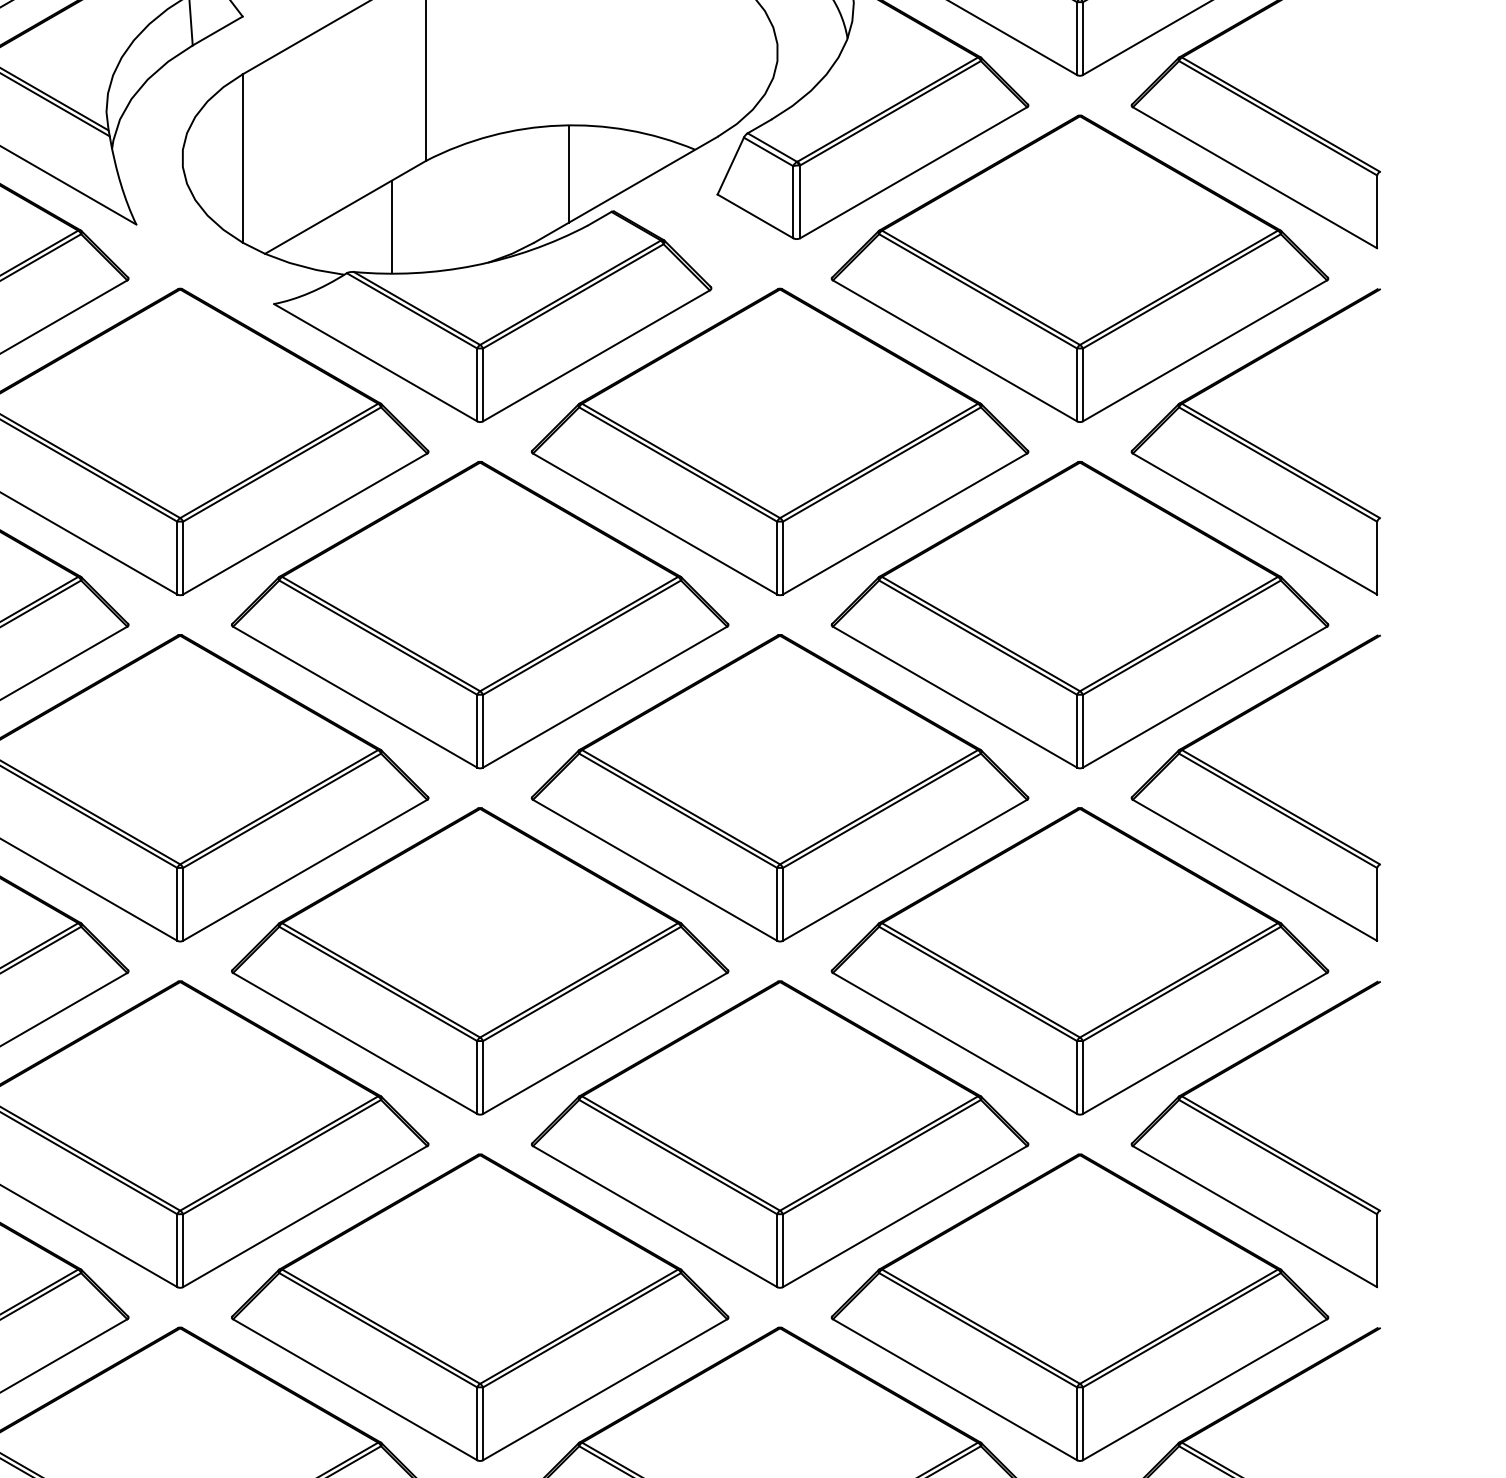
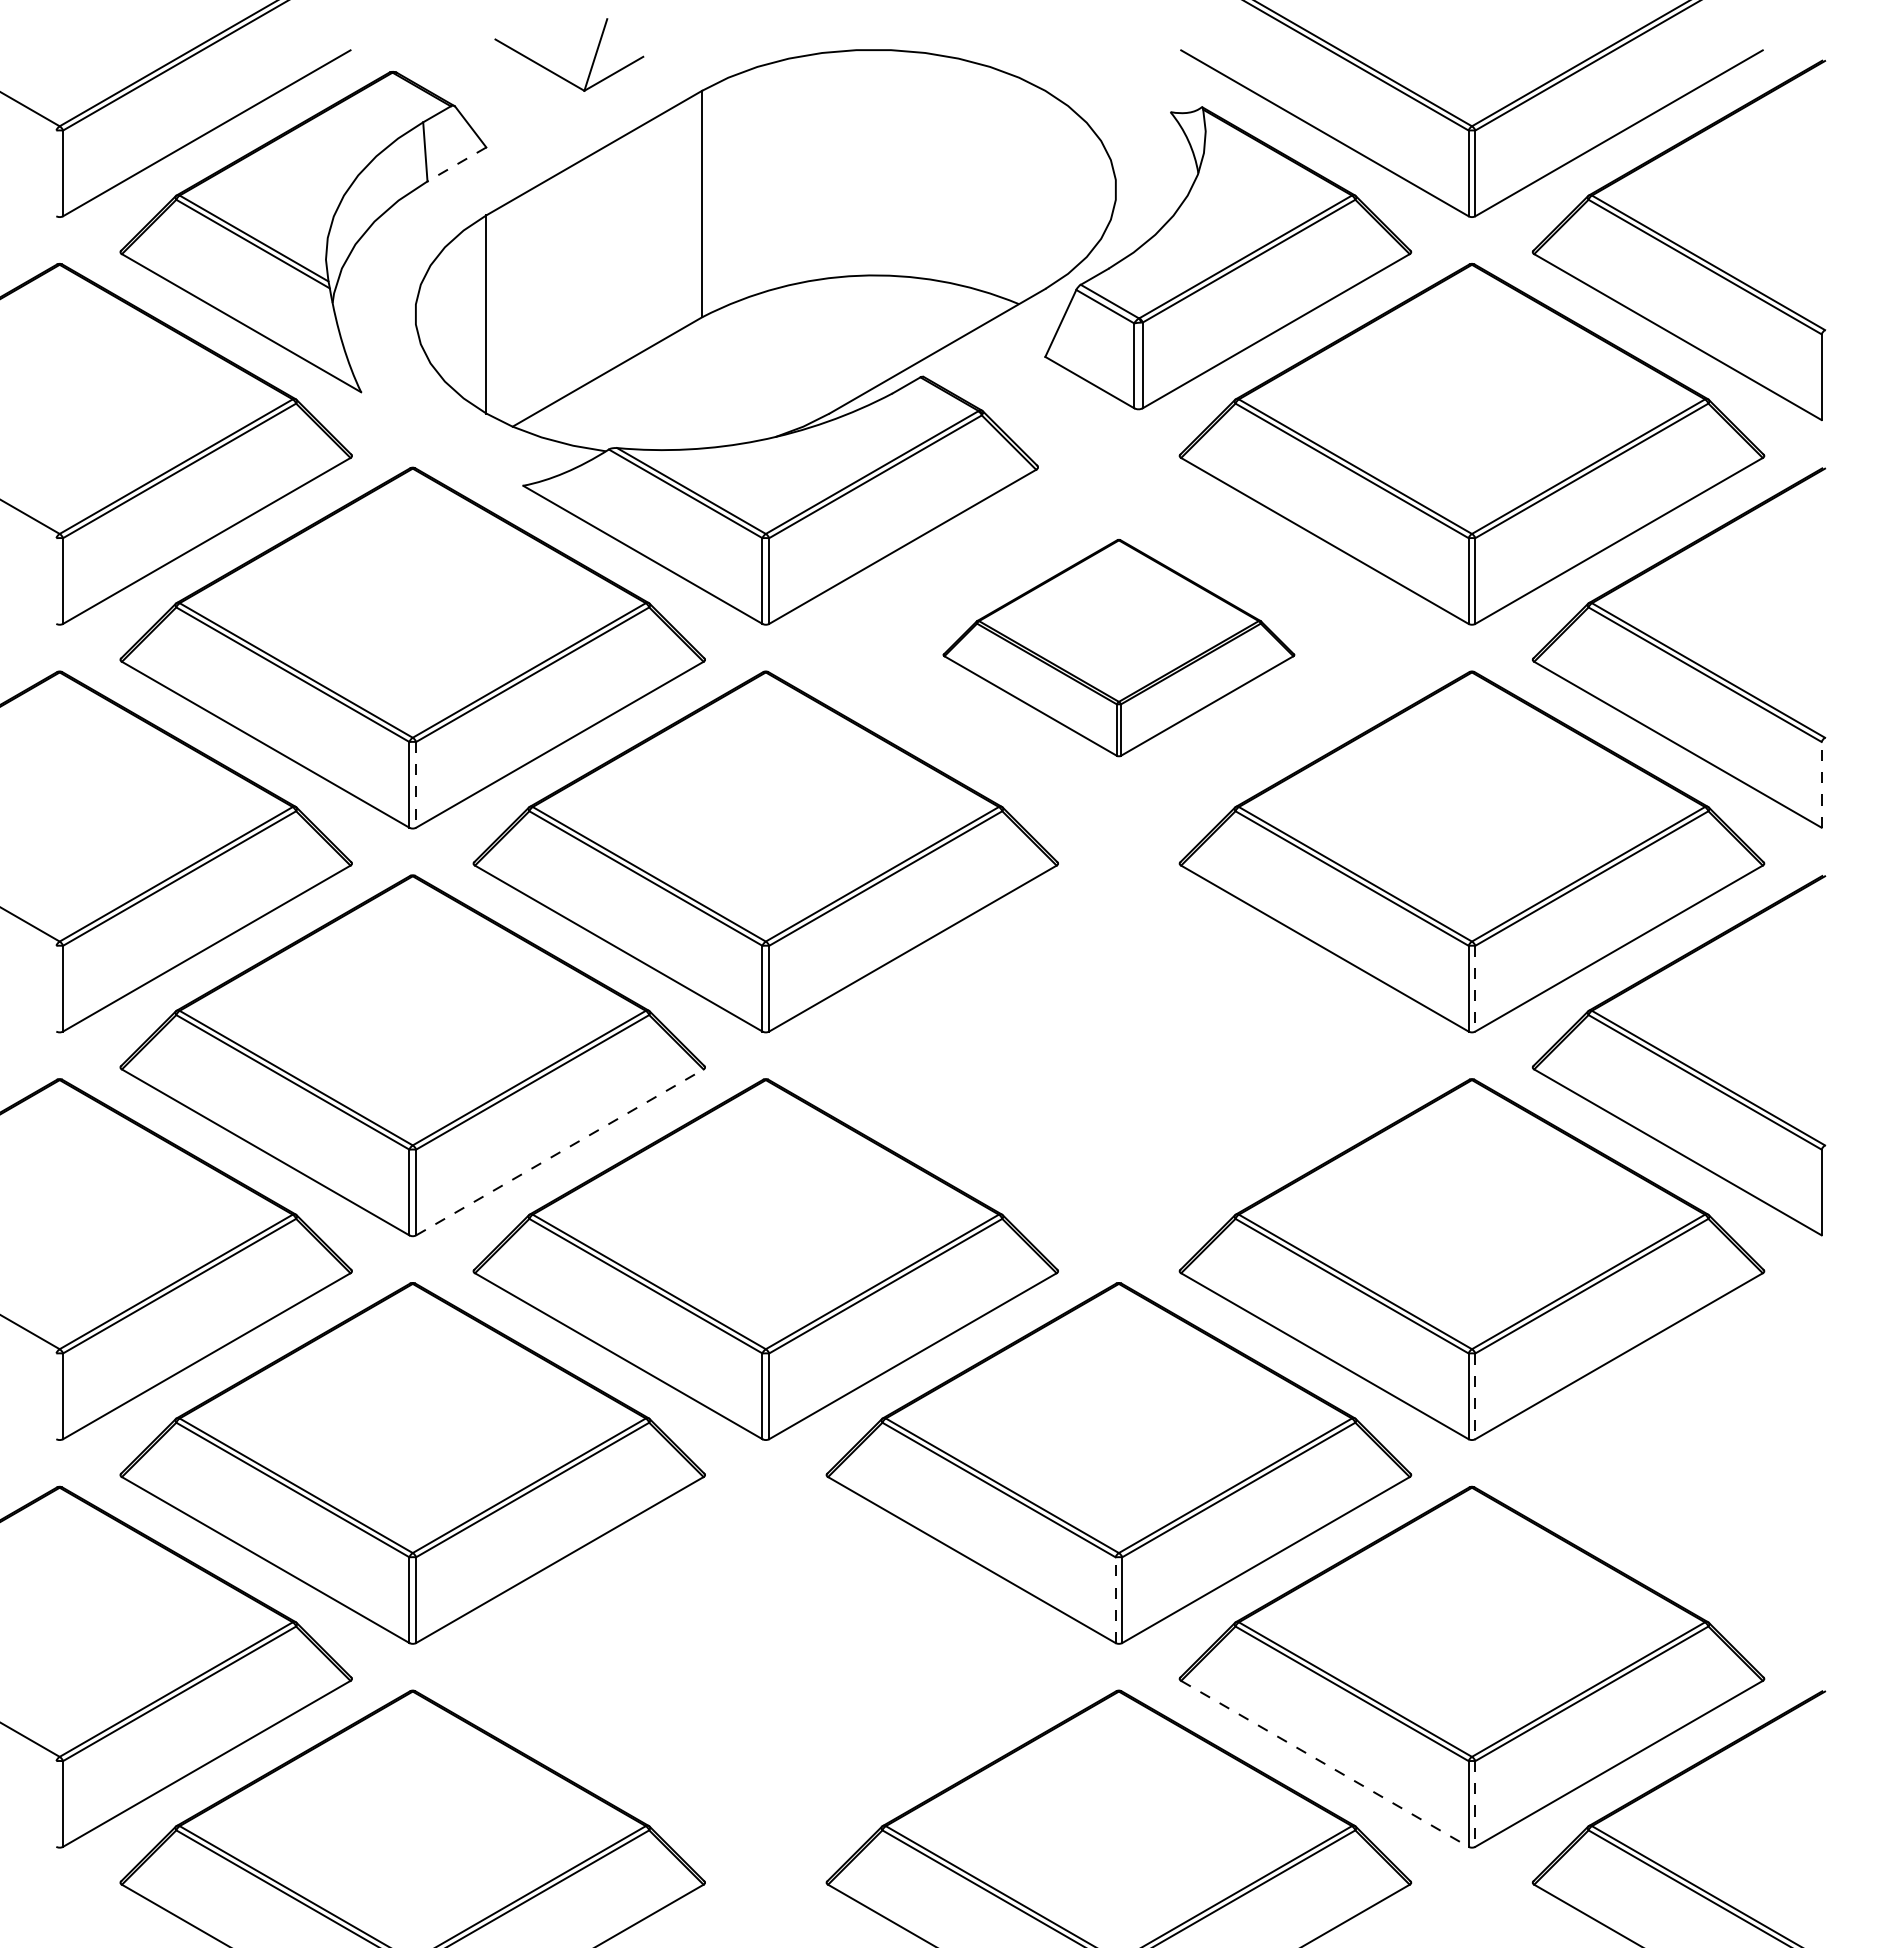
line: (217, 31) -> (456, 164), solid -> dashed
line: (568, 174) -> (869, 333), removed
line: (391, 226) -> (661, 394), removed
part: (779, 441) -> (1118, 647), size x0.6
line: (183, 557) -> (416, 784), solid -> dashed
line: (1376, 557) -> (1821, 784), solid -> dashed
line: (1083, 731) -> (1475, 988), solid -> dashed
part: (779, 788) -> (1118, 1055), removed
line: (304, 870) -> (559, 1152), solid -> dashed
line: (1083, 1077) -> (1475, 1396), solid -> dashed
part: (1255, 1133) -> (1678, 1462), removed
line: (777, 1250) -> (1115, 1600), solid -> dashed
part: (479, 1307) -> (765, 1666), removed
line: (954, 1389) -> (1324, 1763), solid -> dashed
line: (1083, 1423) -> (1475, 1803), solid -> dashed

